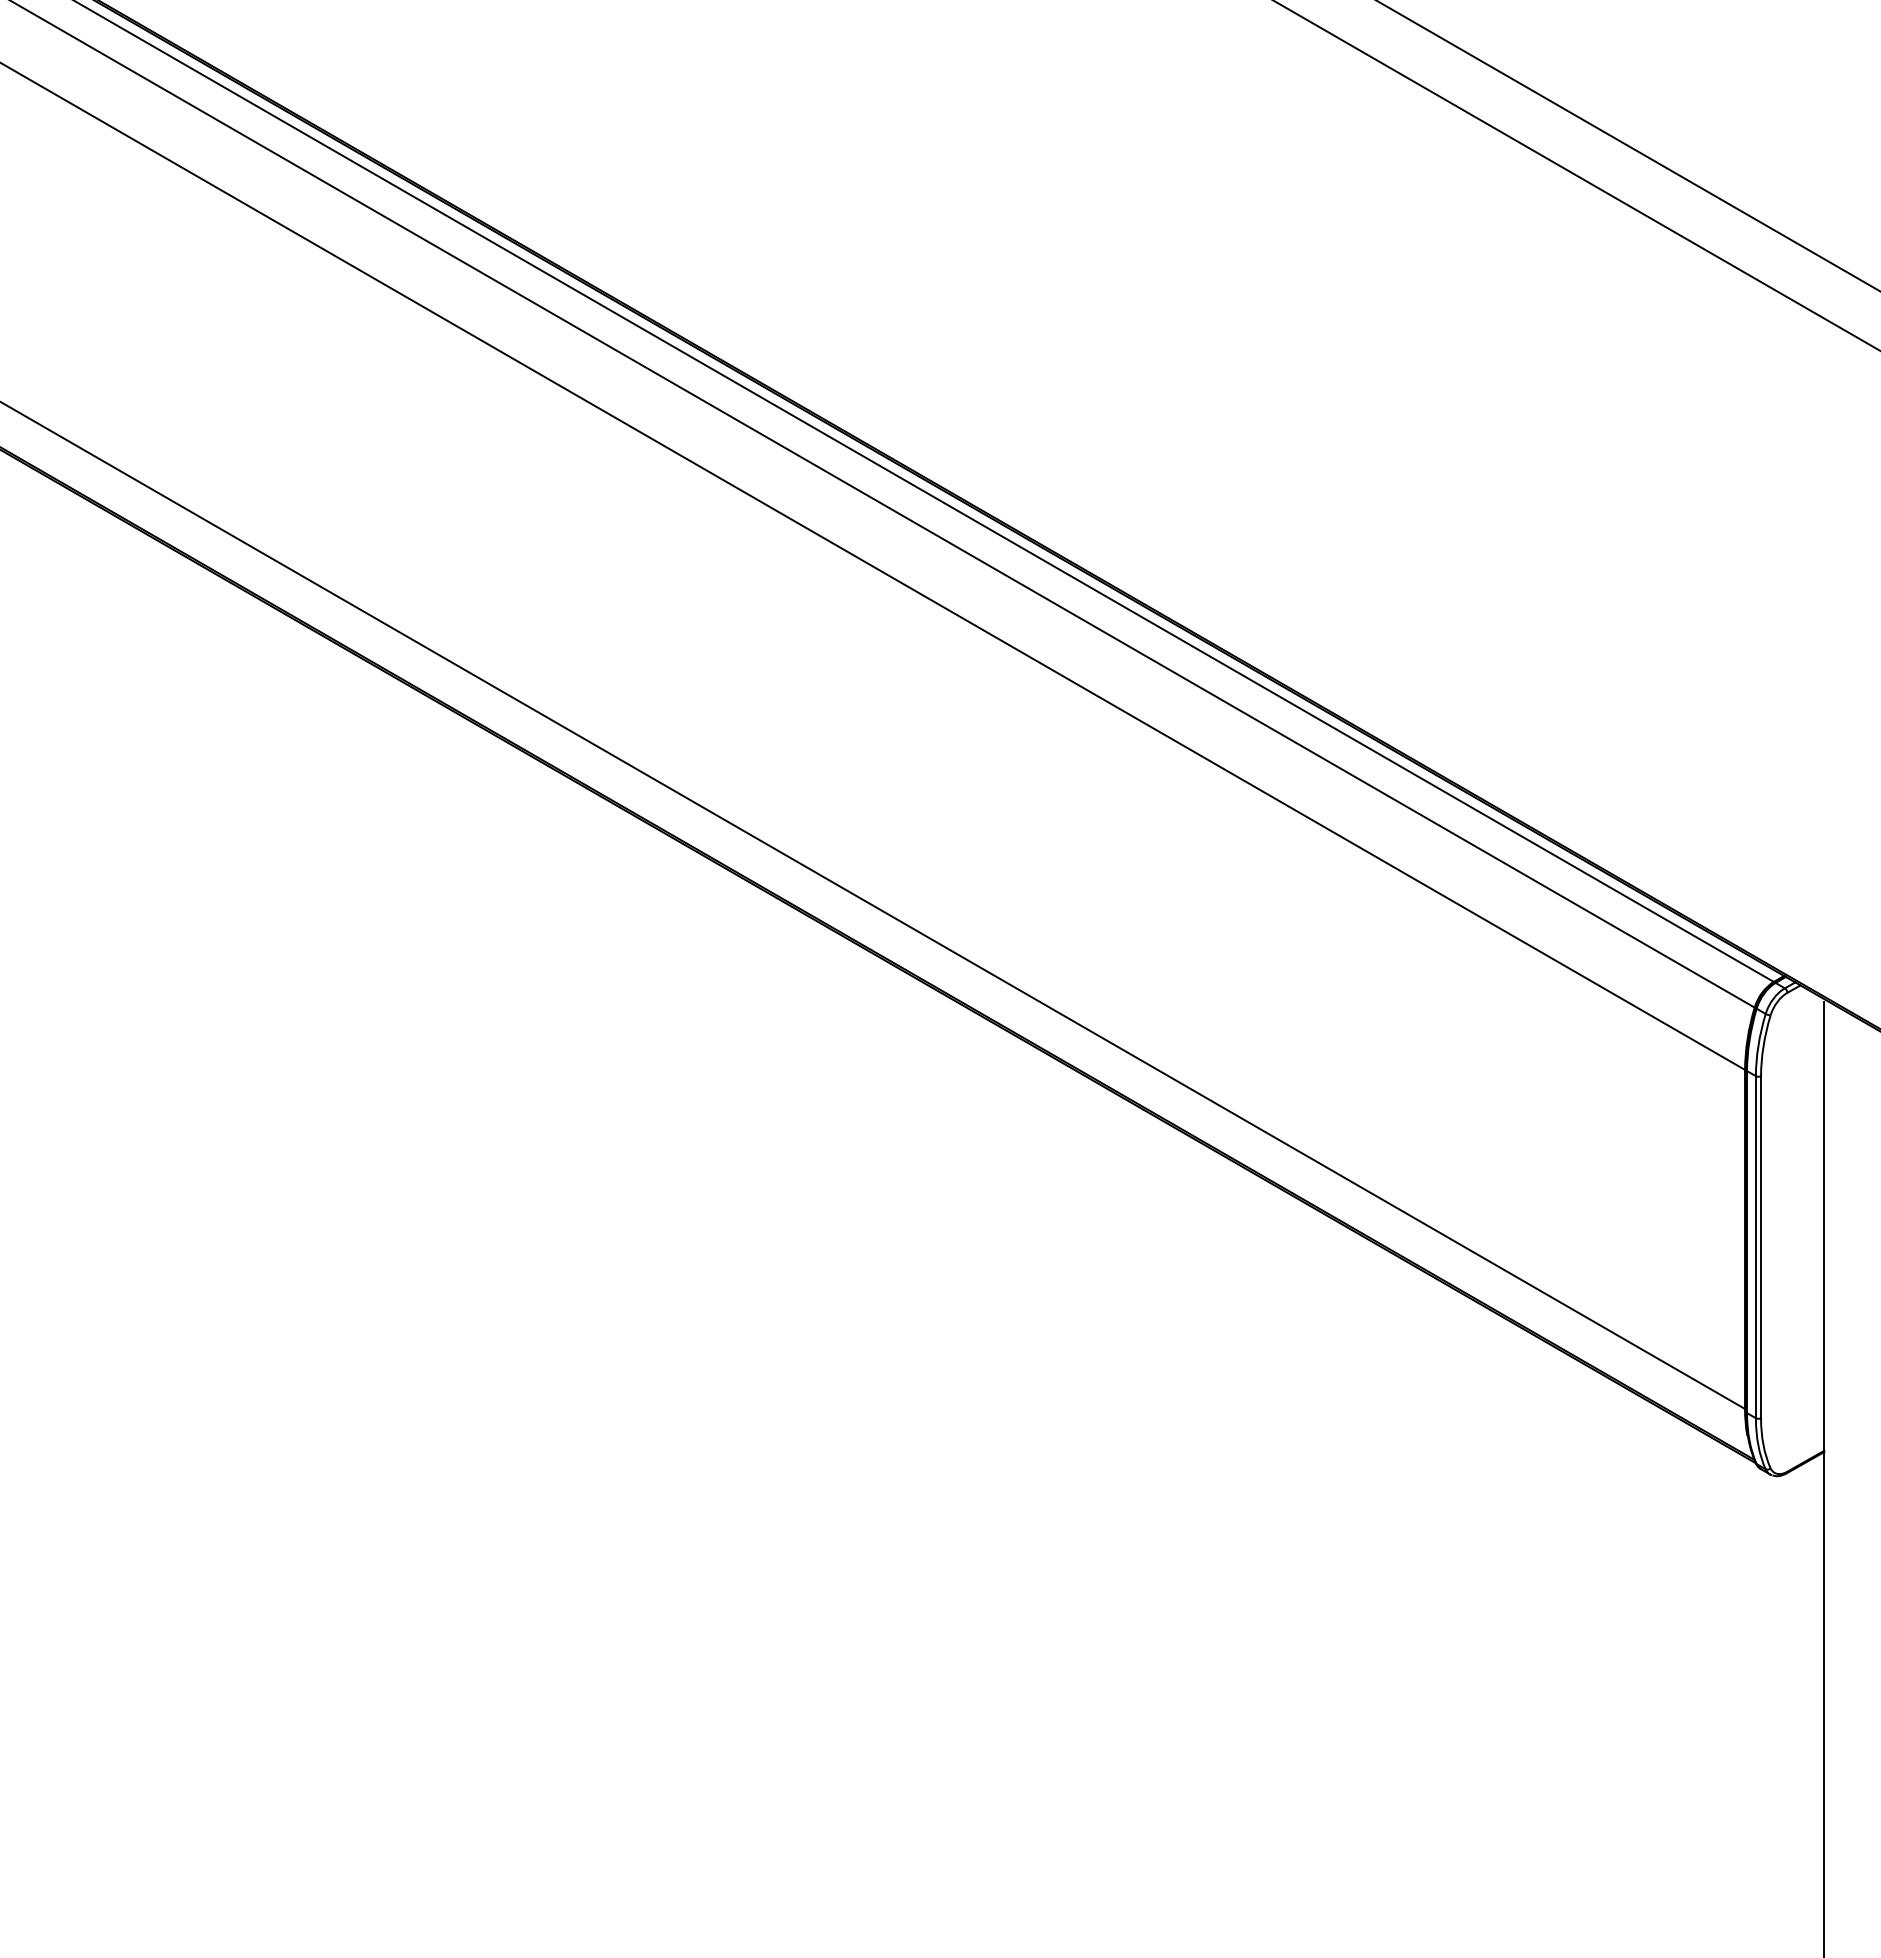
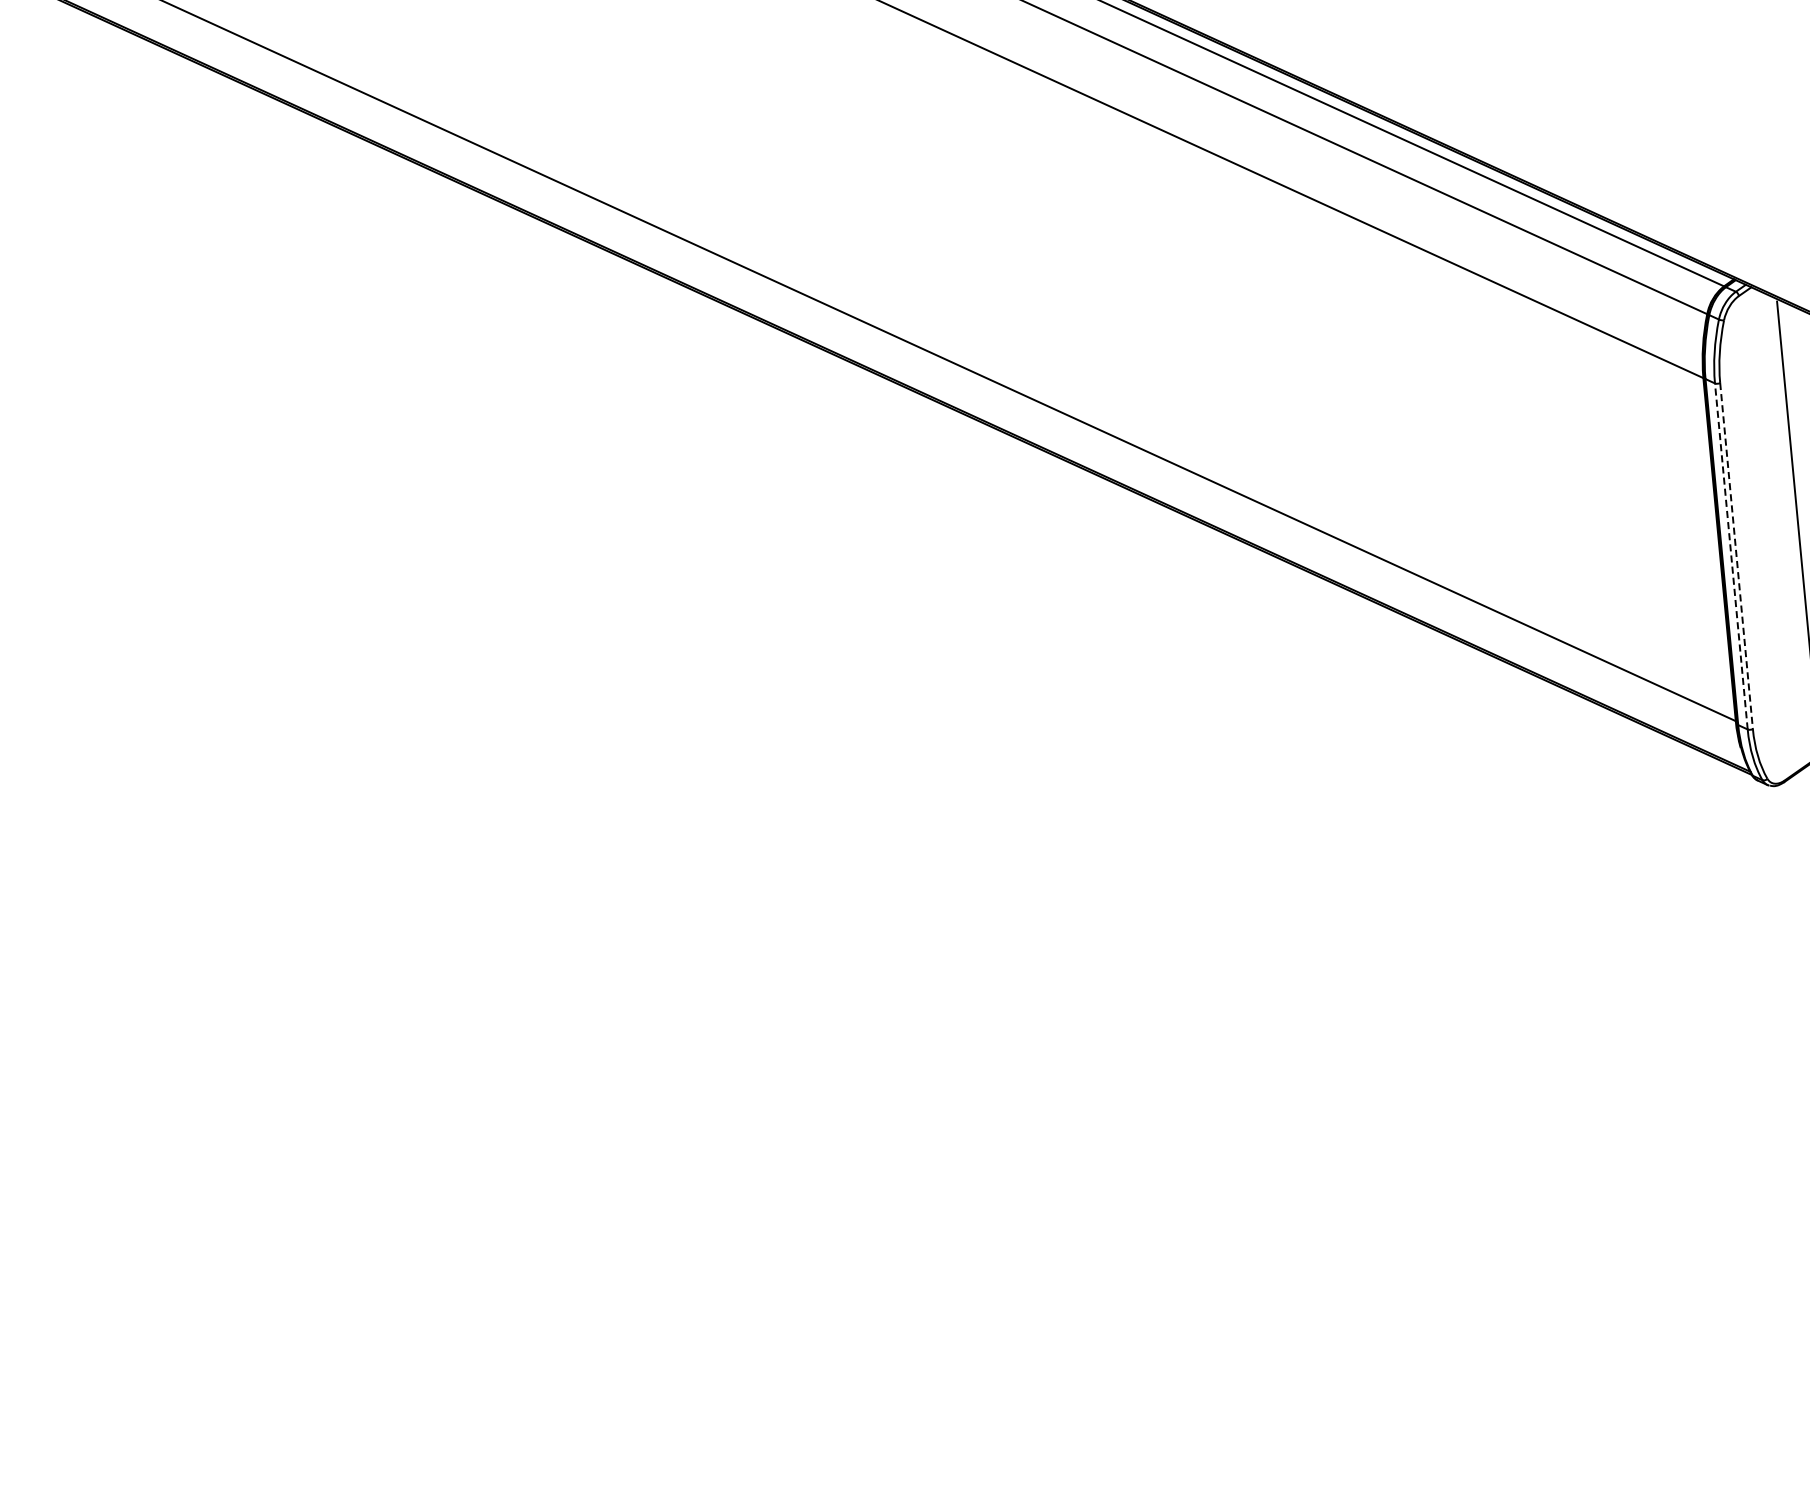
line: (1755, 1246) -> (1730, 555), solid -> dashed
line: (1761, 1247) -> (1737, 556), solid -> dashed

